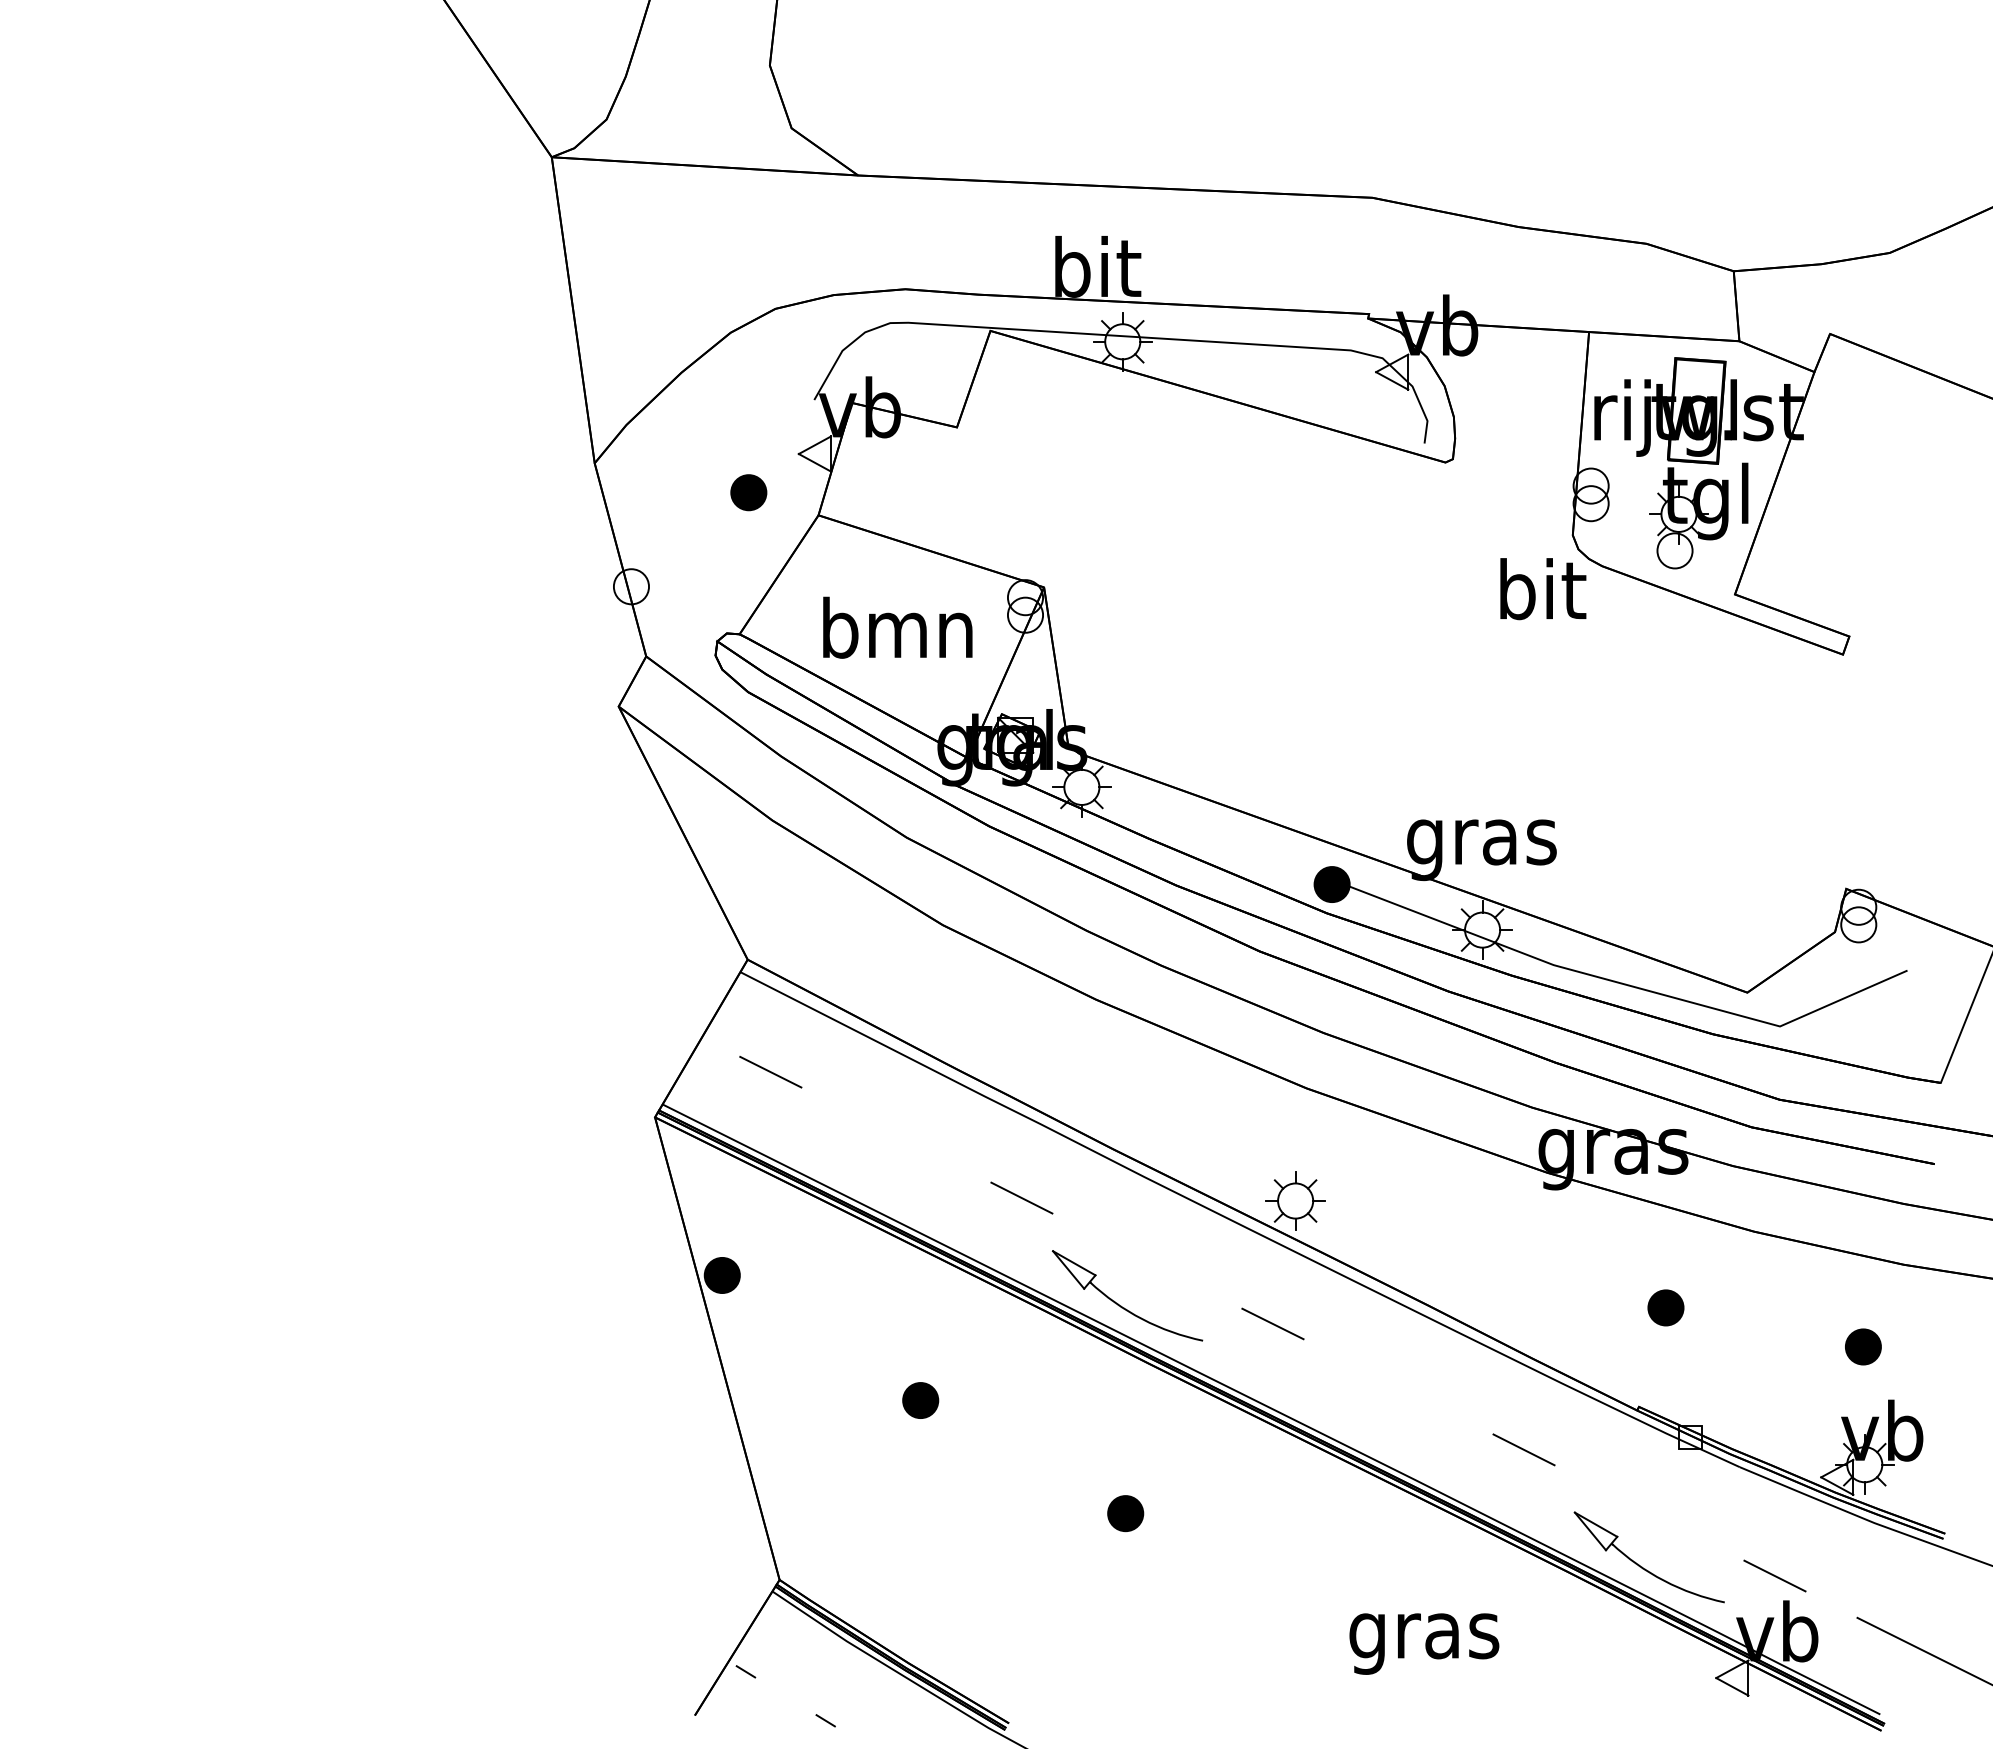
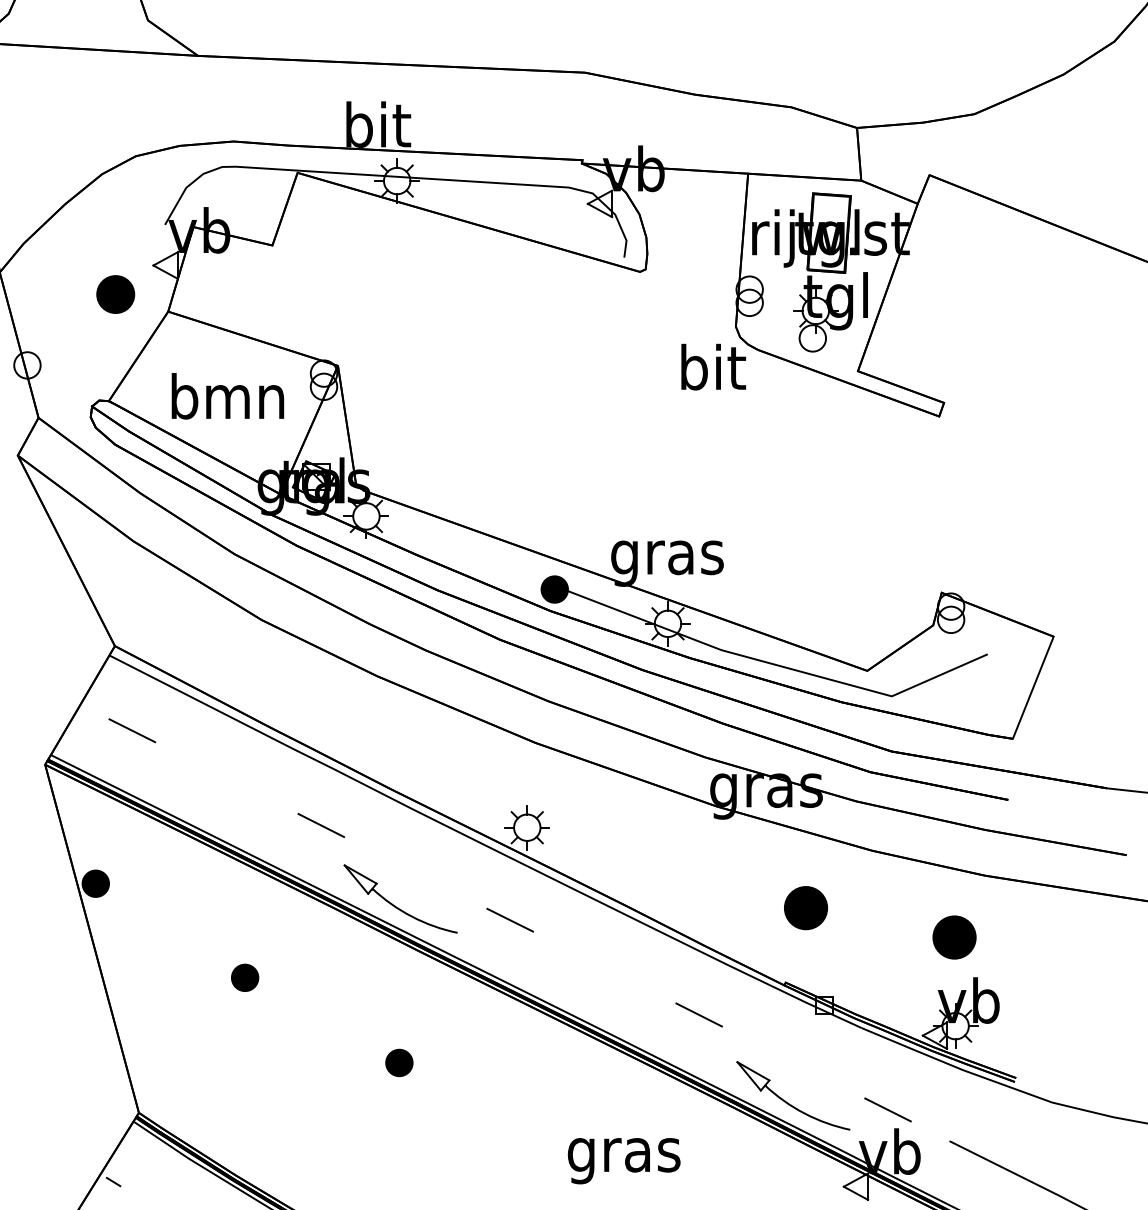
part: (748, 492) -> (115, 294), size x1.4
part: (1665, 1307) -> (805, 907), size x1.6
part: (1863, 1346) -> (954, 937), size x1.6

